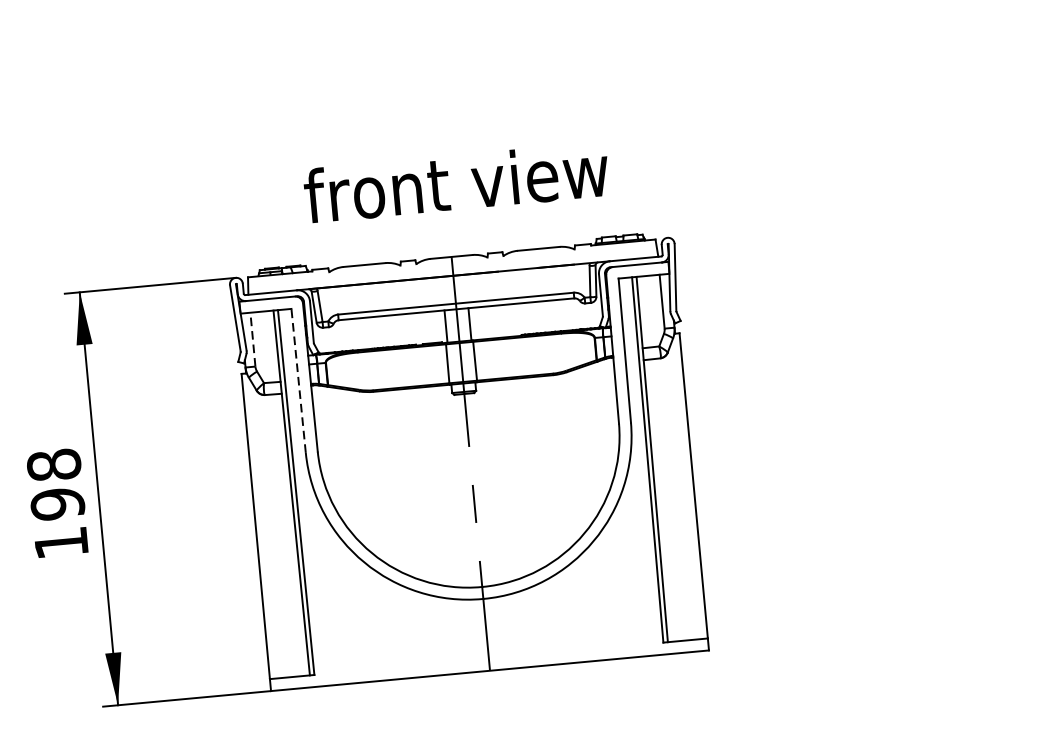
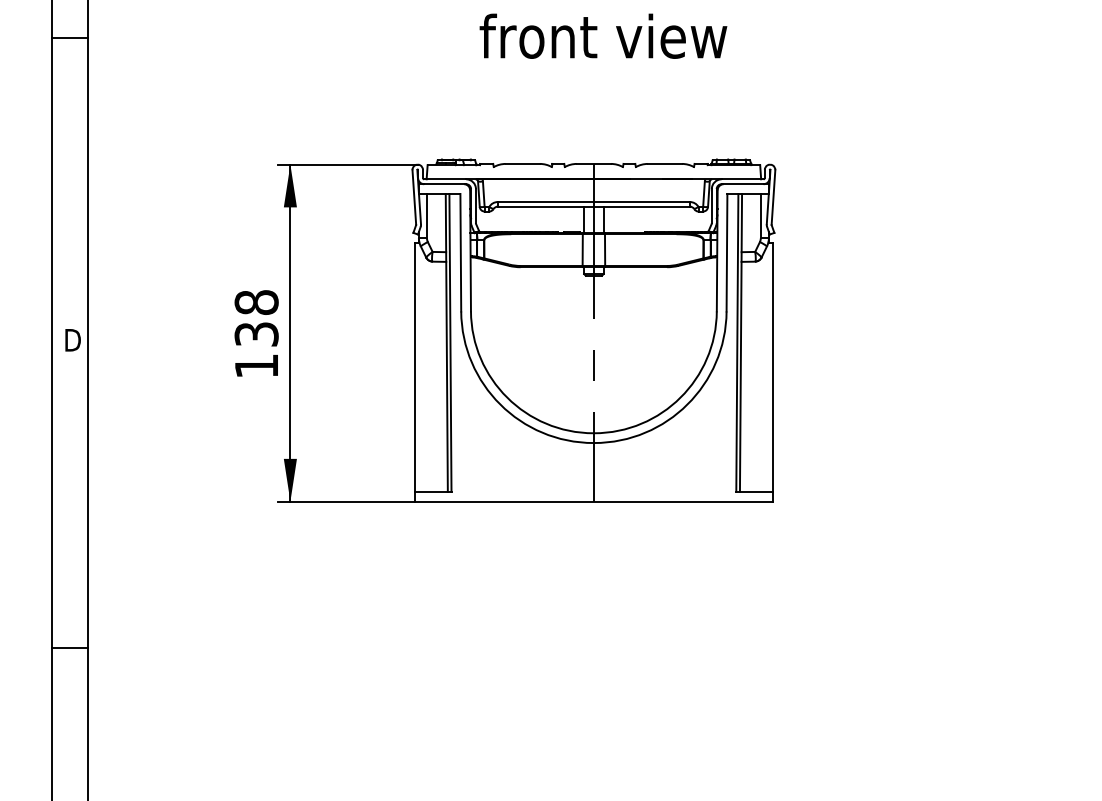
text: (456, 181) -> (603, 35), moved
line: (252, 339) -> (426, 215), dashed -> solid
line: (298, 380) -> (460, 252), dashed -> solid
text: (57, 504) -> (256, 334), 198 -> 138

